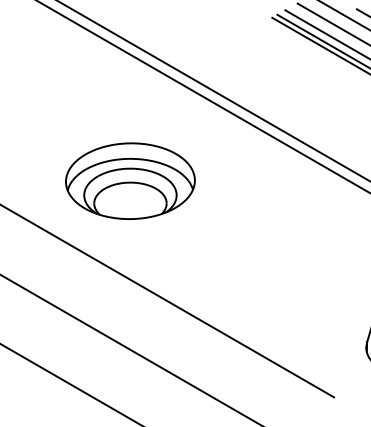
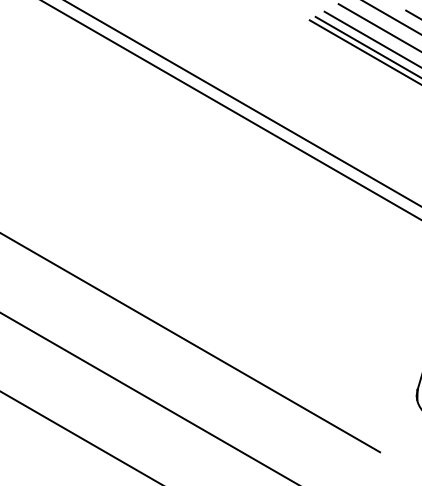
part: (130, 181) -> (148, 206), removed

